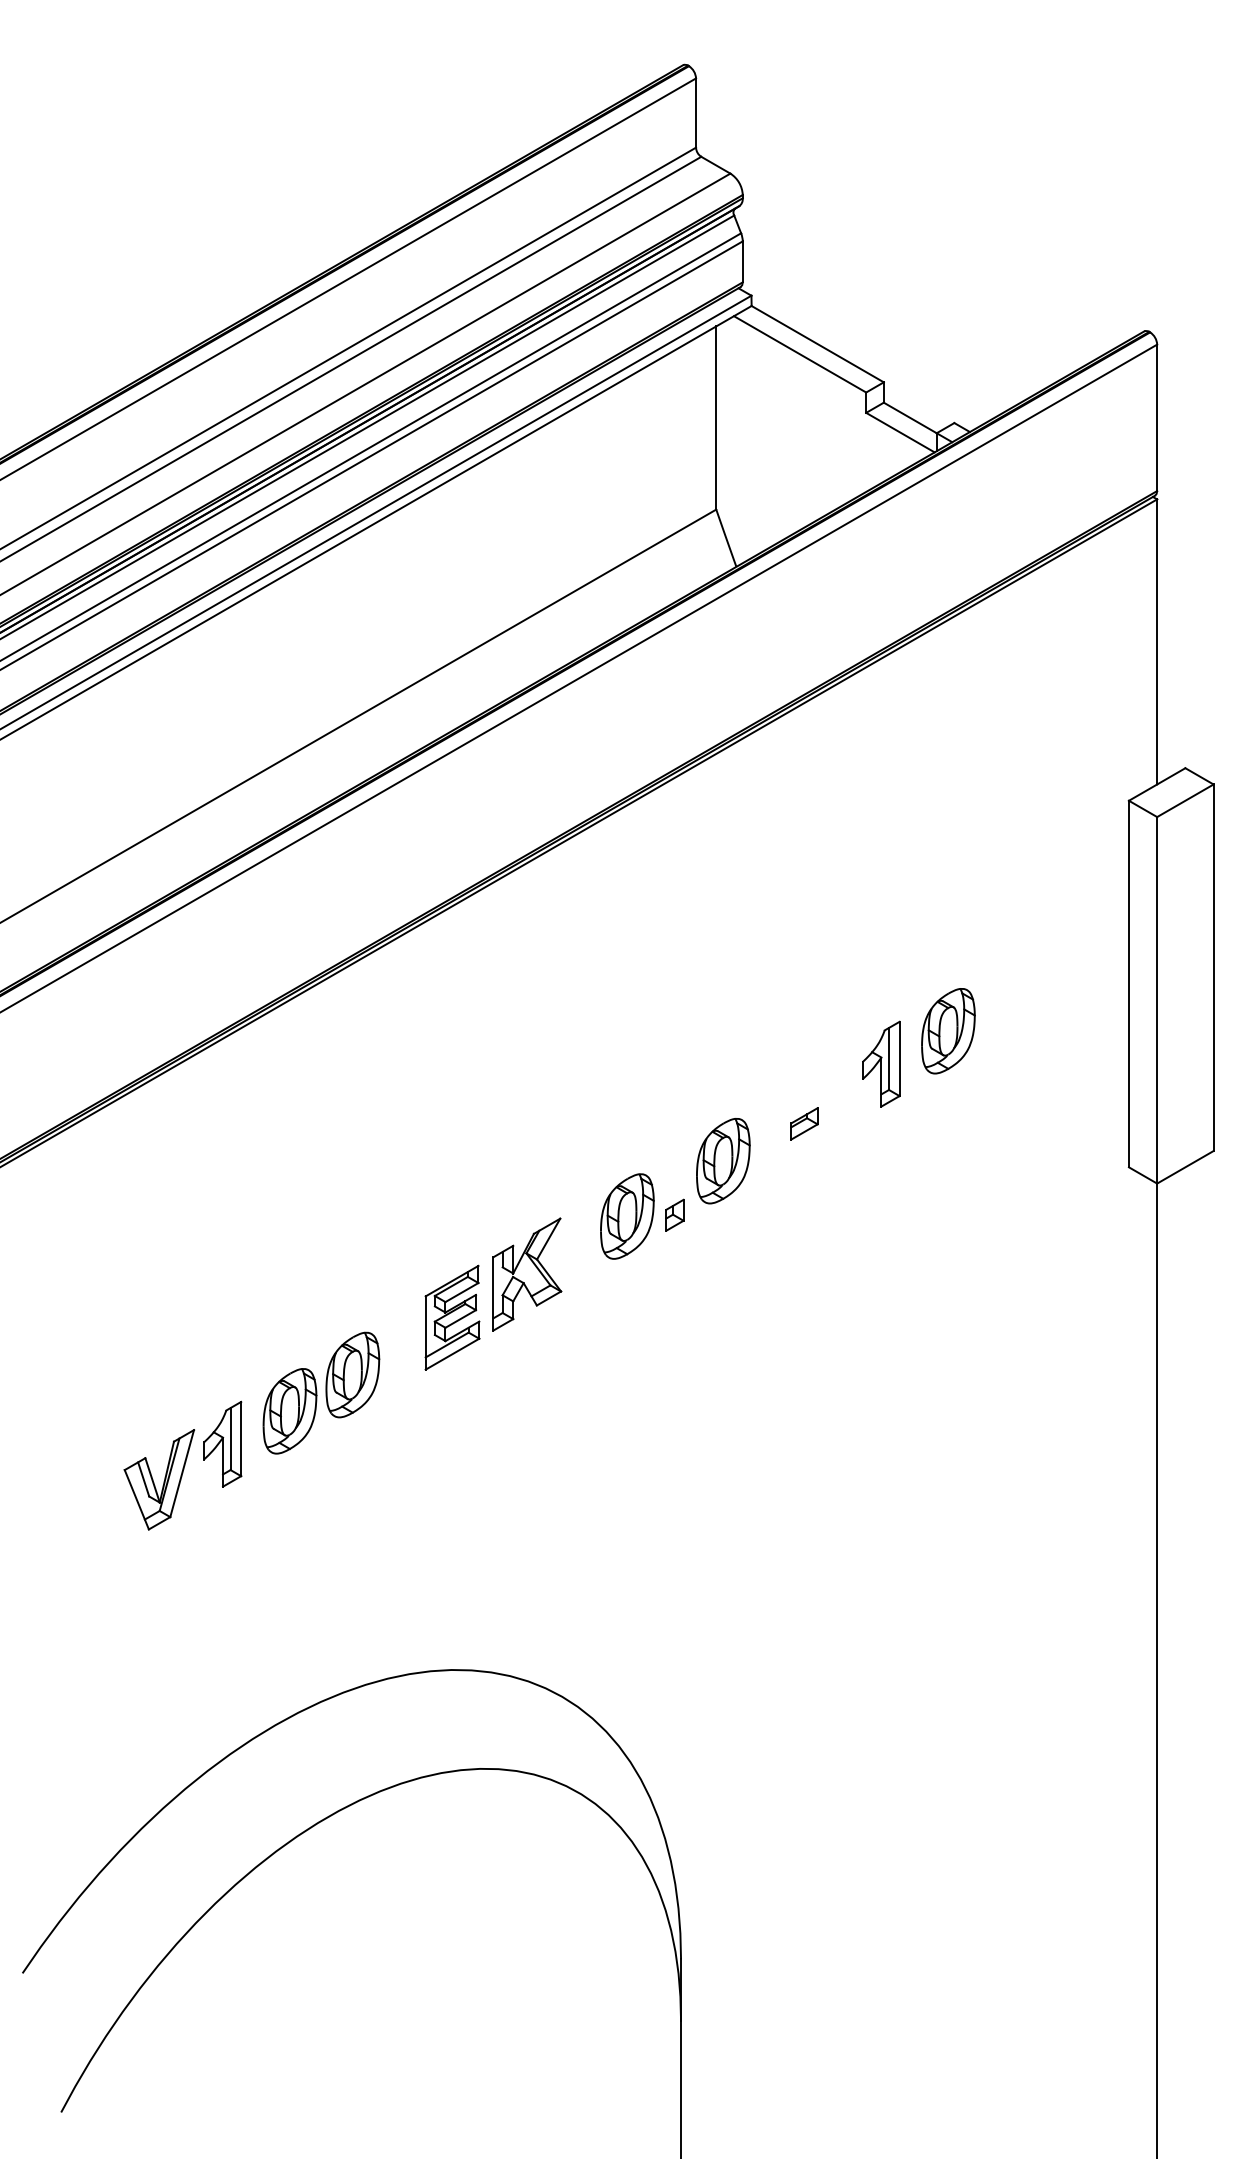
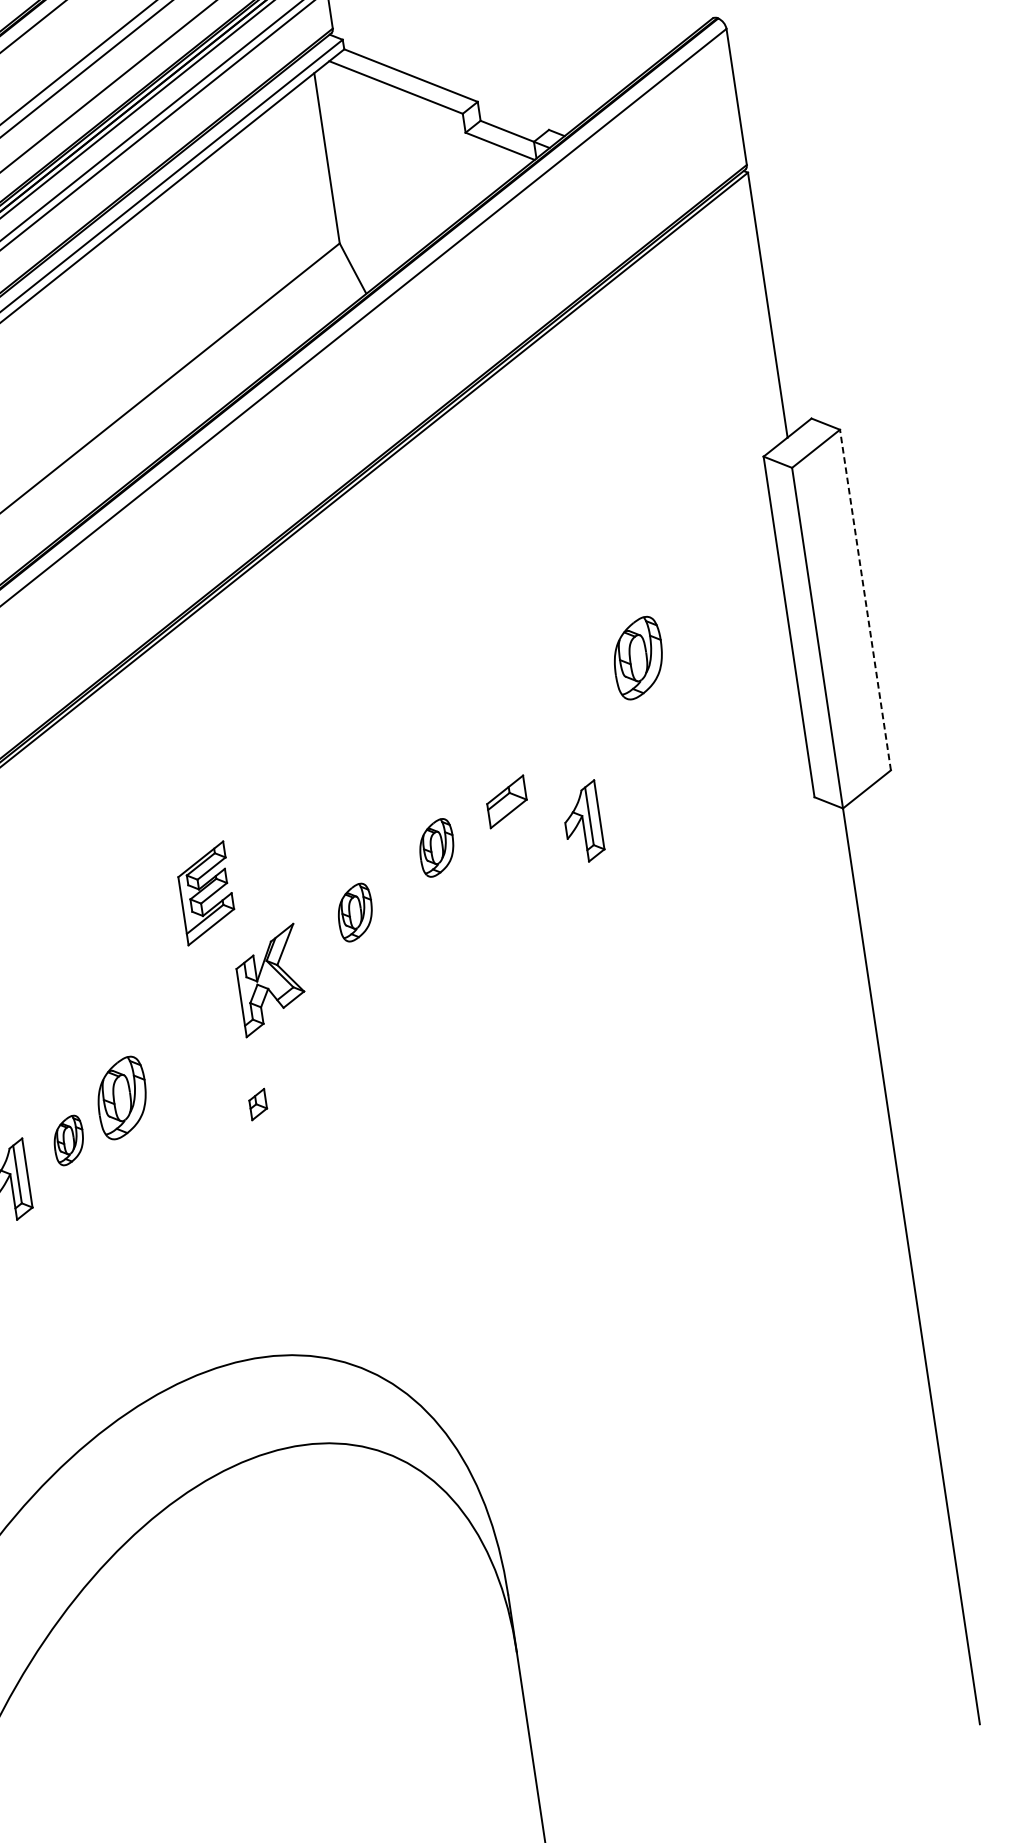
line: (1213, 967) -> (865, 599), solid -> dashed
part: (948, 1031) -> (638, 658), moved
part: (881, 1063) -> (583, 821), moved
part: (804, 1123) -> (506, 801), size x1.6
part: (723, 1161) -> (436, 848), size x0.7
part: (674, 1214) -> (257, 1103), moved
part: (627, 1216) -> (355, 912), size x0.7
part: (452, 1317) -> (206, 893), moved
part: (289, 1411) -> (68, 1140), size x0.6

